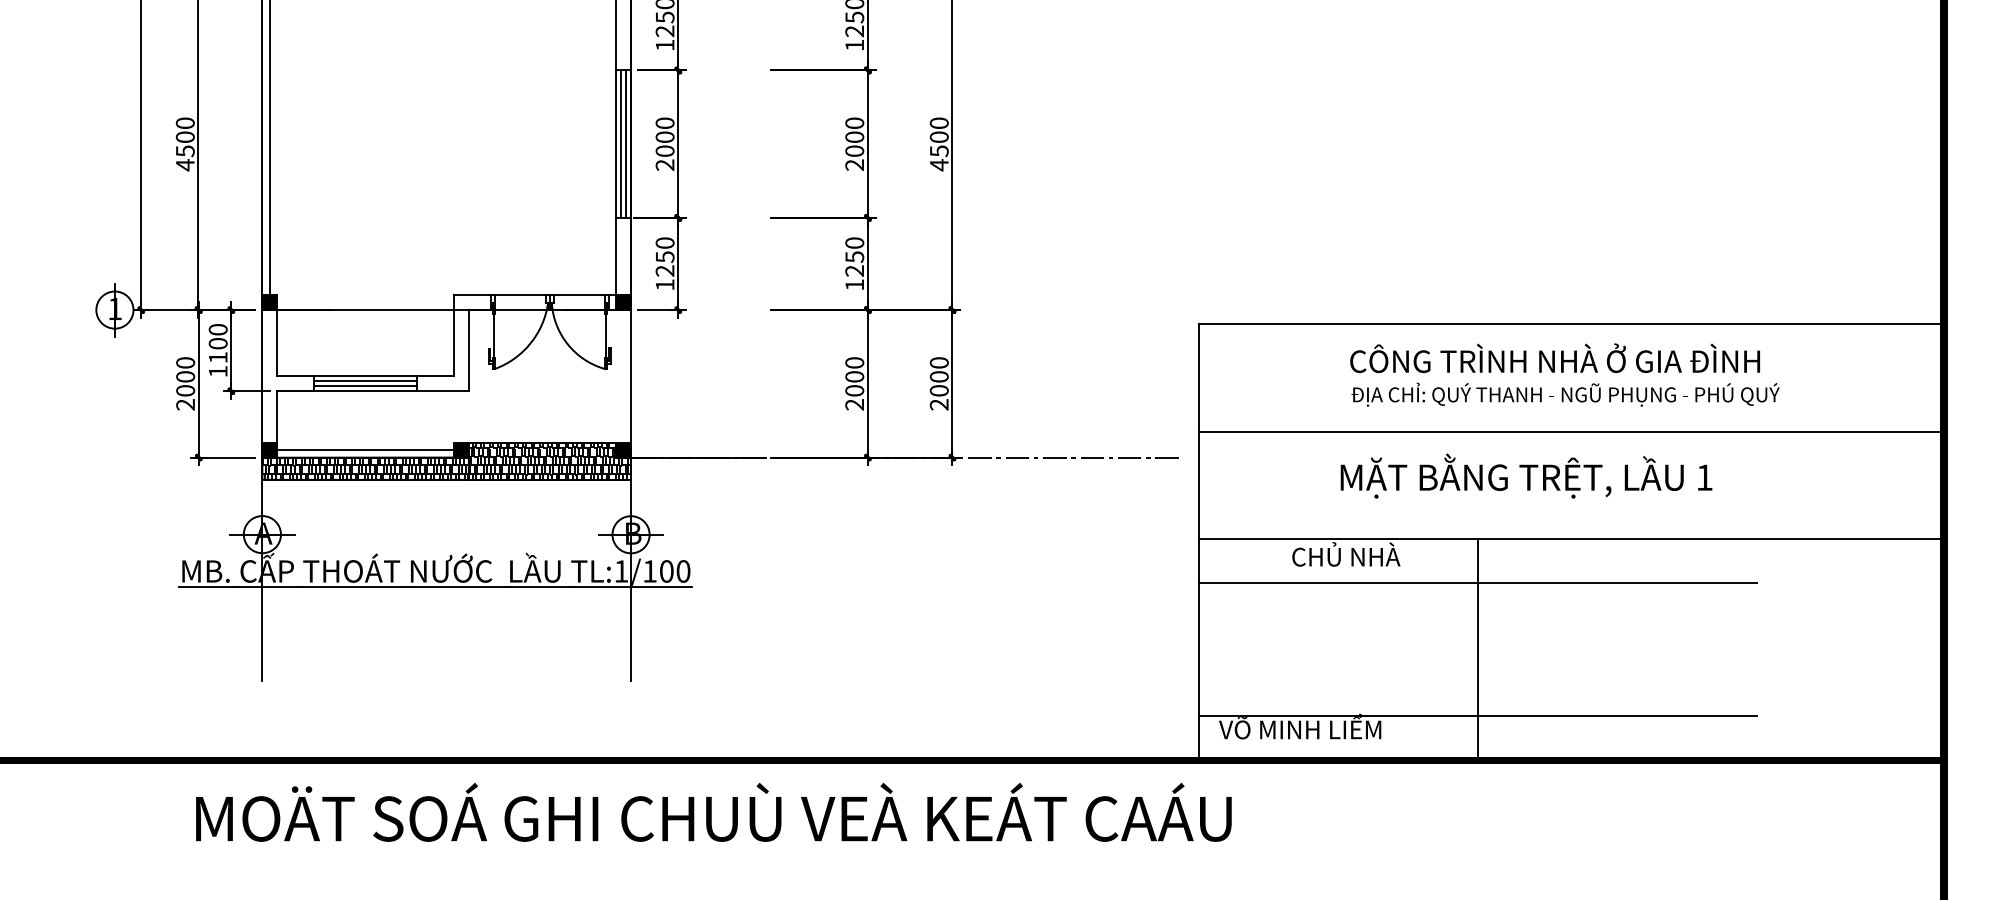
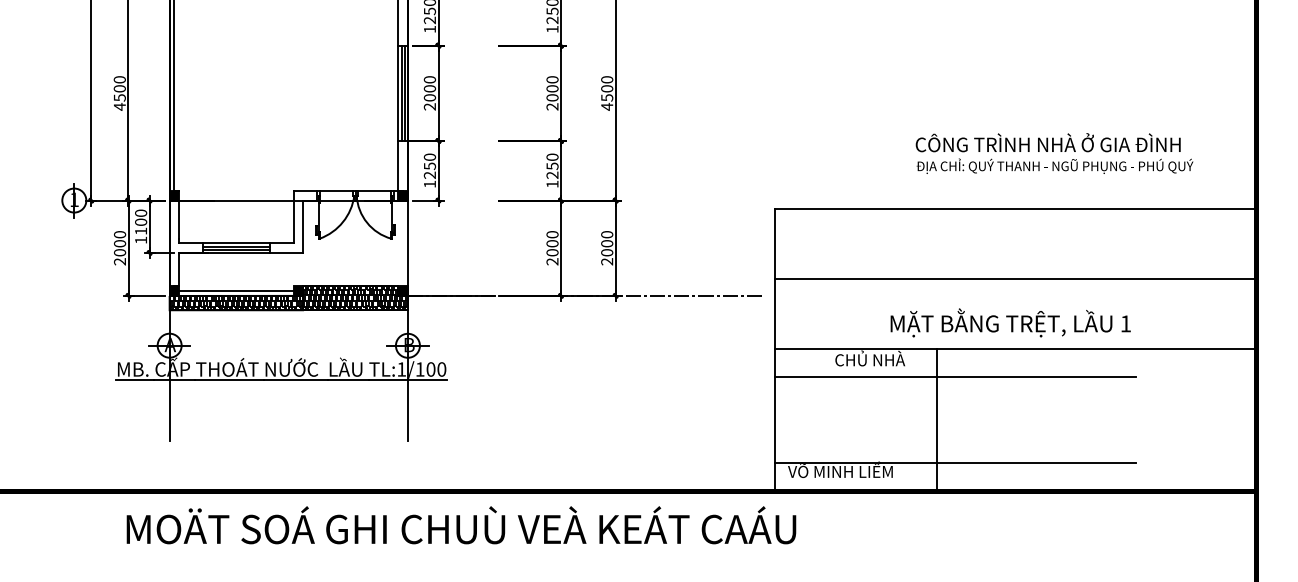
text: (1564, 374) -> (1054, 153), moved
text: (1526, 475) -> (1010, 322), moved
line: (1478, 648) -> (937, 419), moved

